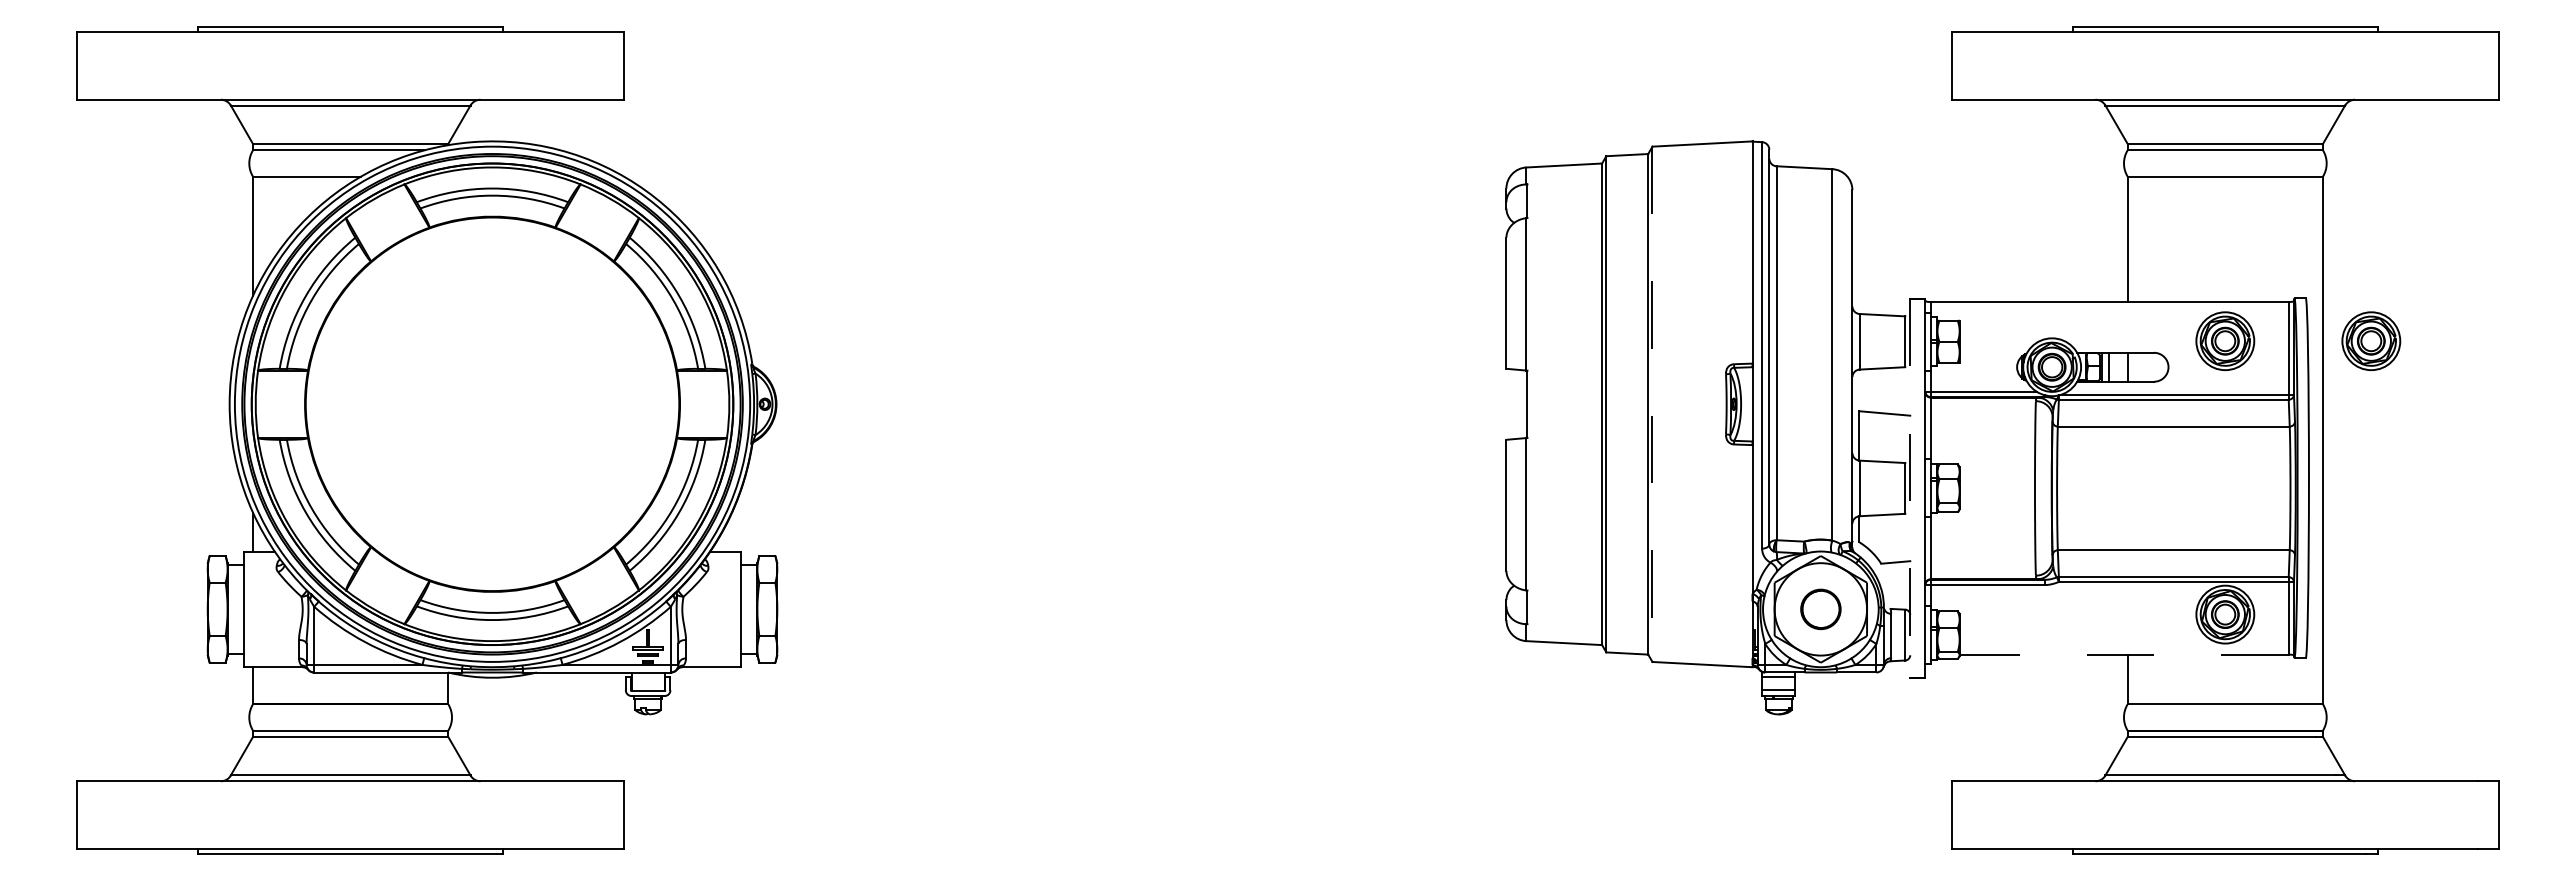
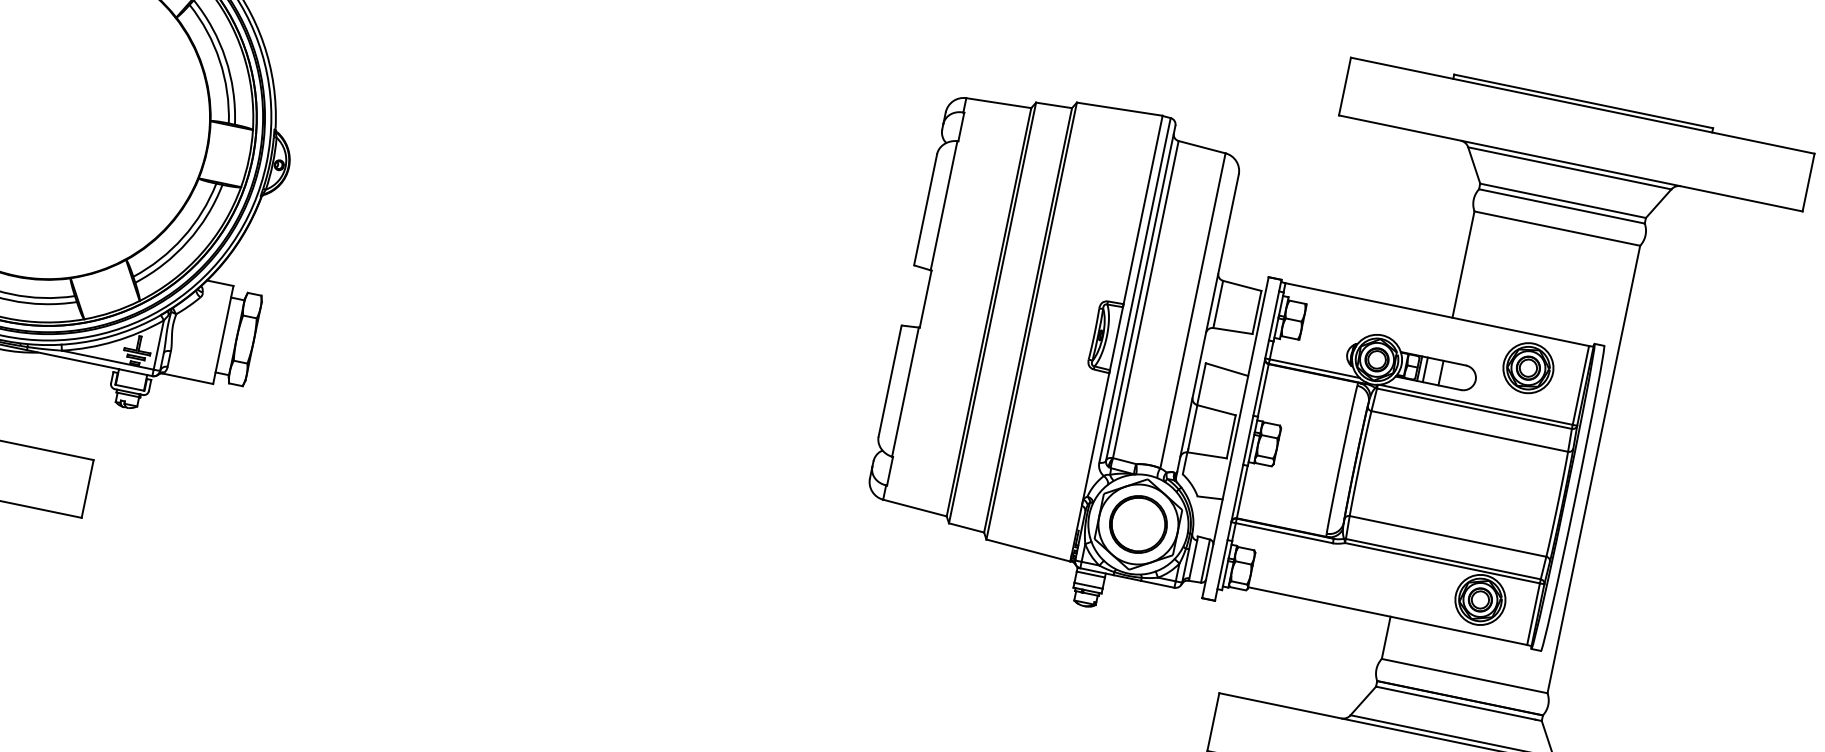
part: (2371, 341) -> (1652, 394), removed
line: (1652, 404) -> (1031, 321), dashed -> solid
line: (1910, 488) -> (1235, 437), dashed -> solid
part: (1820, 609) -> (1138, 524), size x1.67
line: (2124, 654) -> (1387, 616), dashed -> solid

